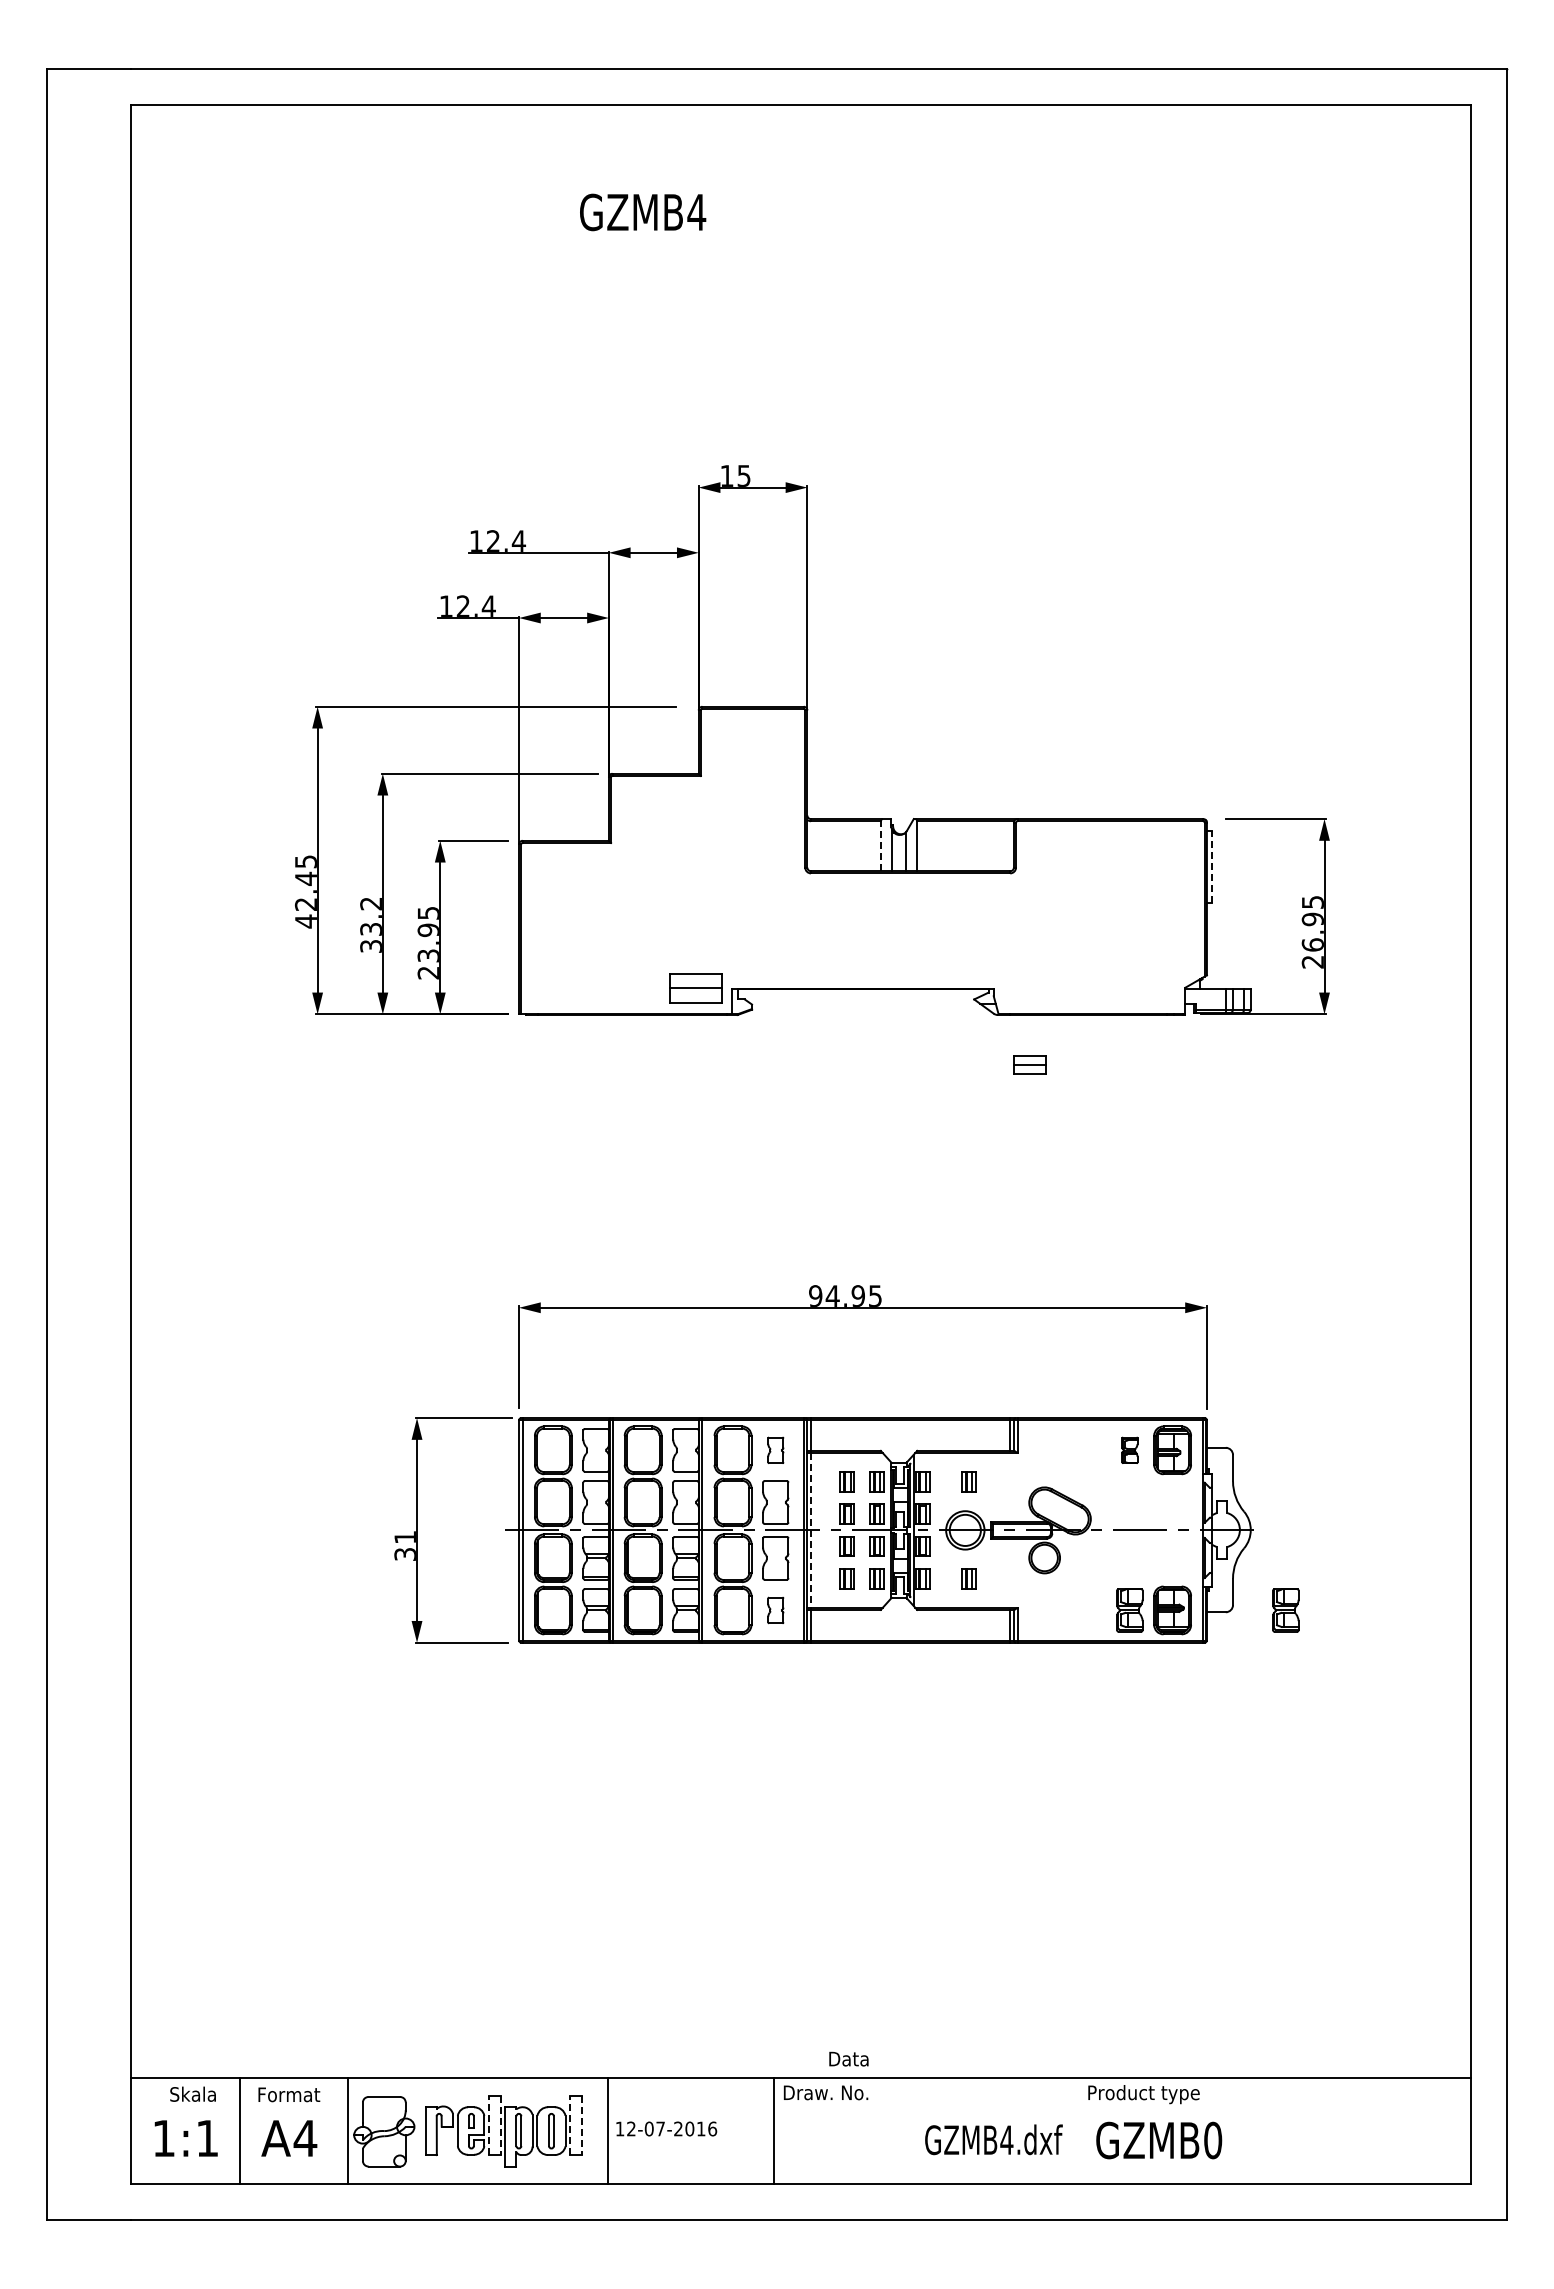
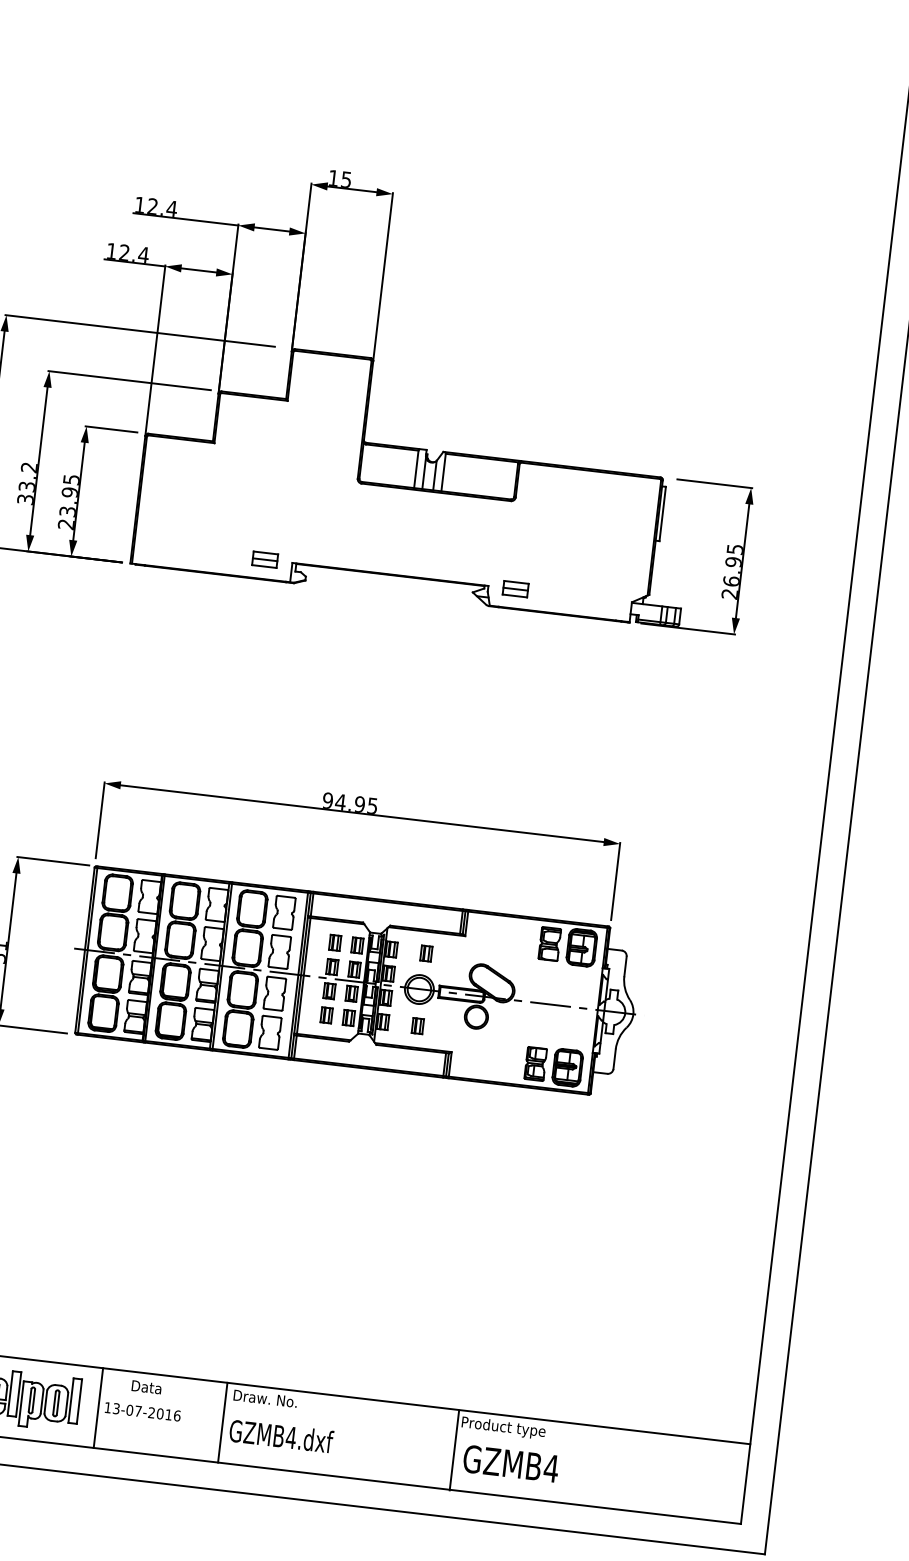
line: (880, 846) -> (416, 469), dashed -> solid
line: (1212, 866) -> (663, 513), dashed -> solid
part: (695, 988) -> (264, 559), size x0.62
part: (1029, 1064) -> (515, 589), moved
part: (775, 1450) -> (284, 912), size x1.67
part: (1129, 1450) -> (549, 944), size x1.67
line: (811, 1530) -> (304, 976), dashed -> solid
part: (775, 1610) -> (270, 1032), size x1.67
part: (1285, 1610) -> (652, 1077), removed
text: (848, 2058) -> (146, 1386), moved
line: (489, 2125) -> (10, 1393), dashed -> solid
line: (500, 2125) -> (18, 1394), dashed -> solid
line: (570, 2125) -> (71, 1400), dashed -> solid
line: (581, 2125) -> (79, 1401), dashed -> solid
text: (631, 2129) -> (116, 1409), 12-07-2016 -> 13-07-2016
line: (1082, 2131) -> (454, 1450), added
text: (993, 2139) -> (281, 1436), moved
text: (1212, 2140) -> (550, 1468), GZMB0 -> GZMB4

